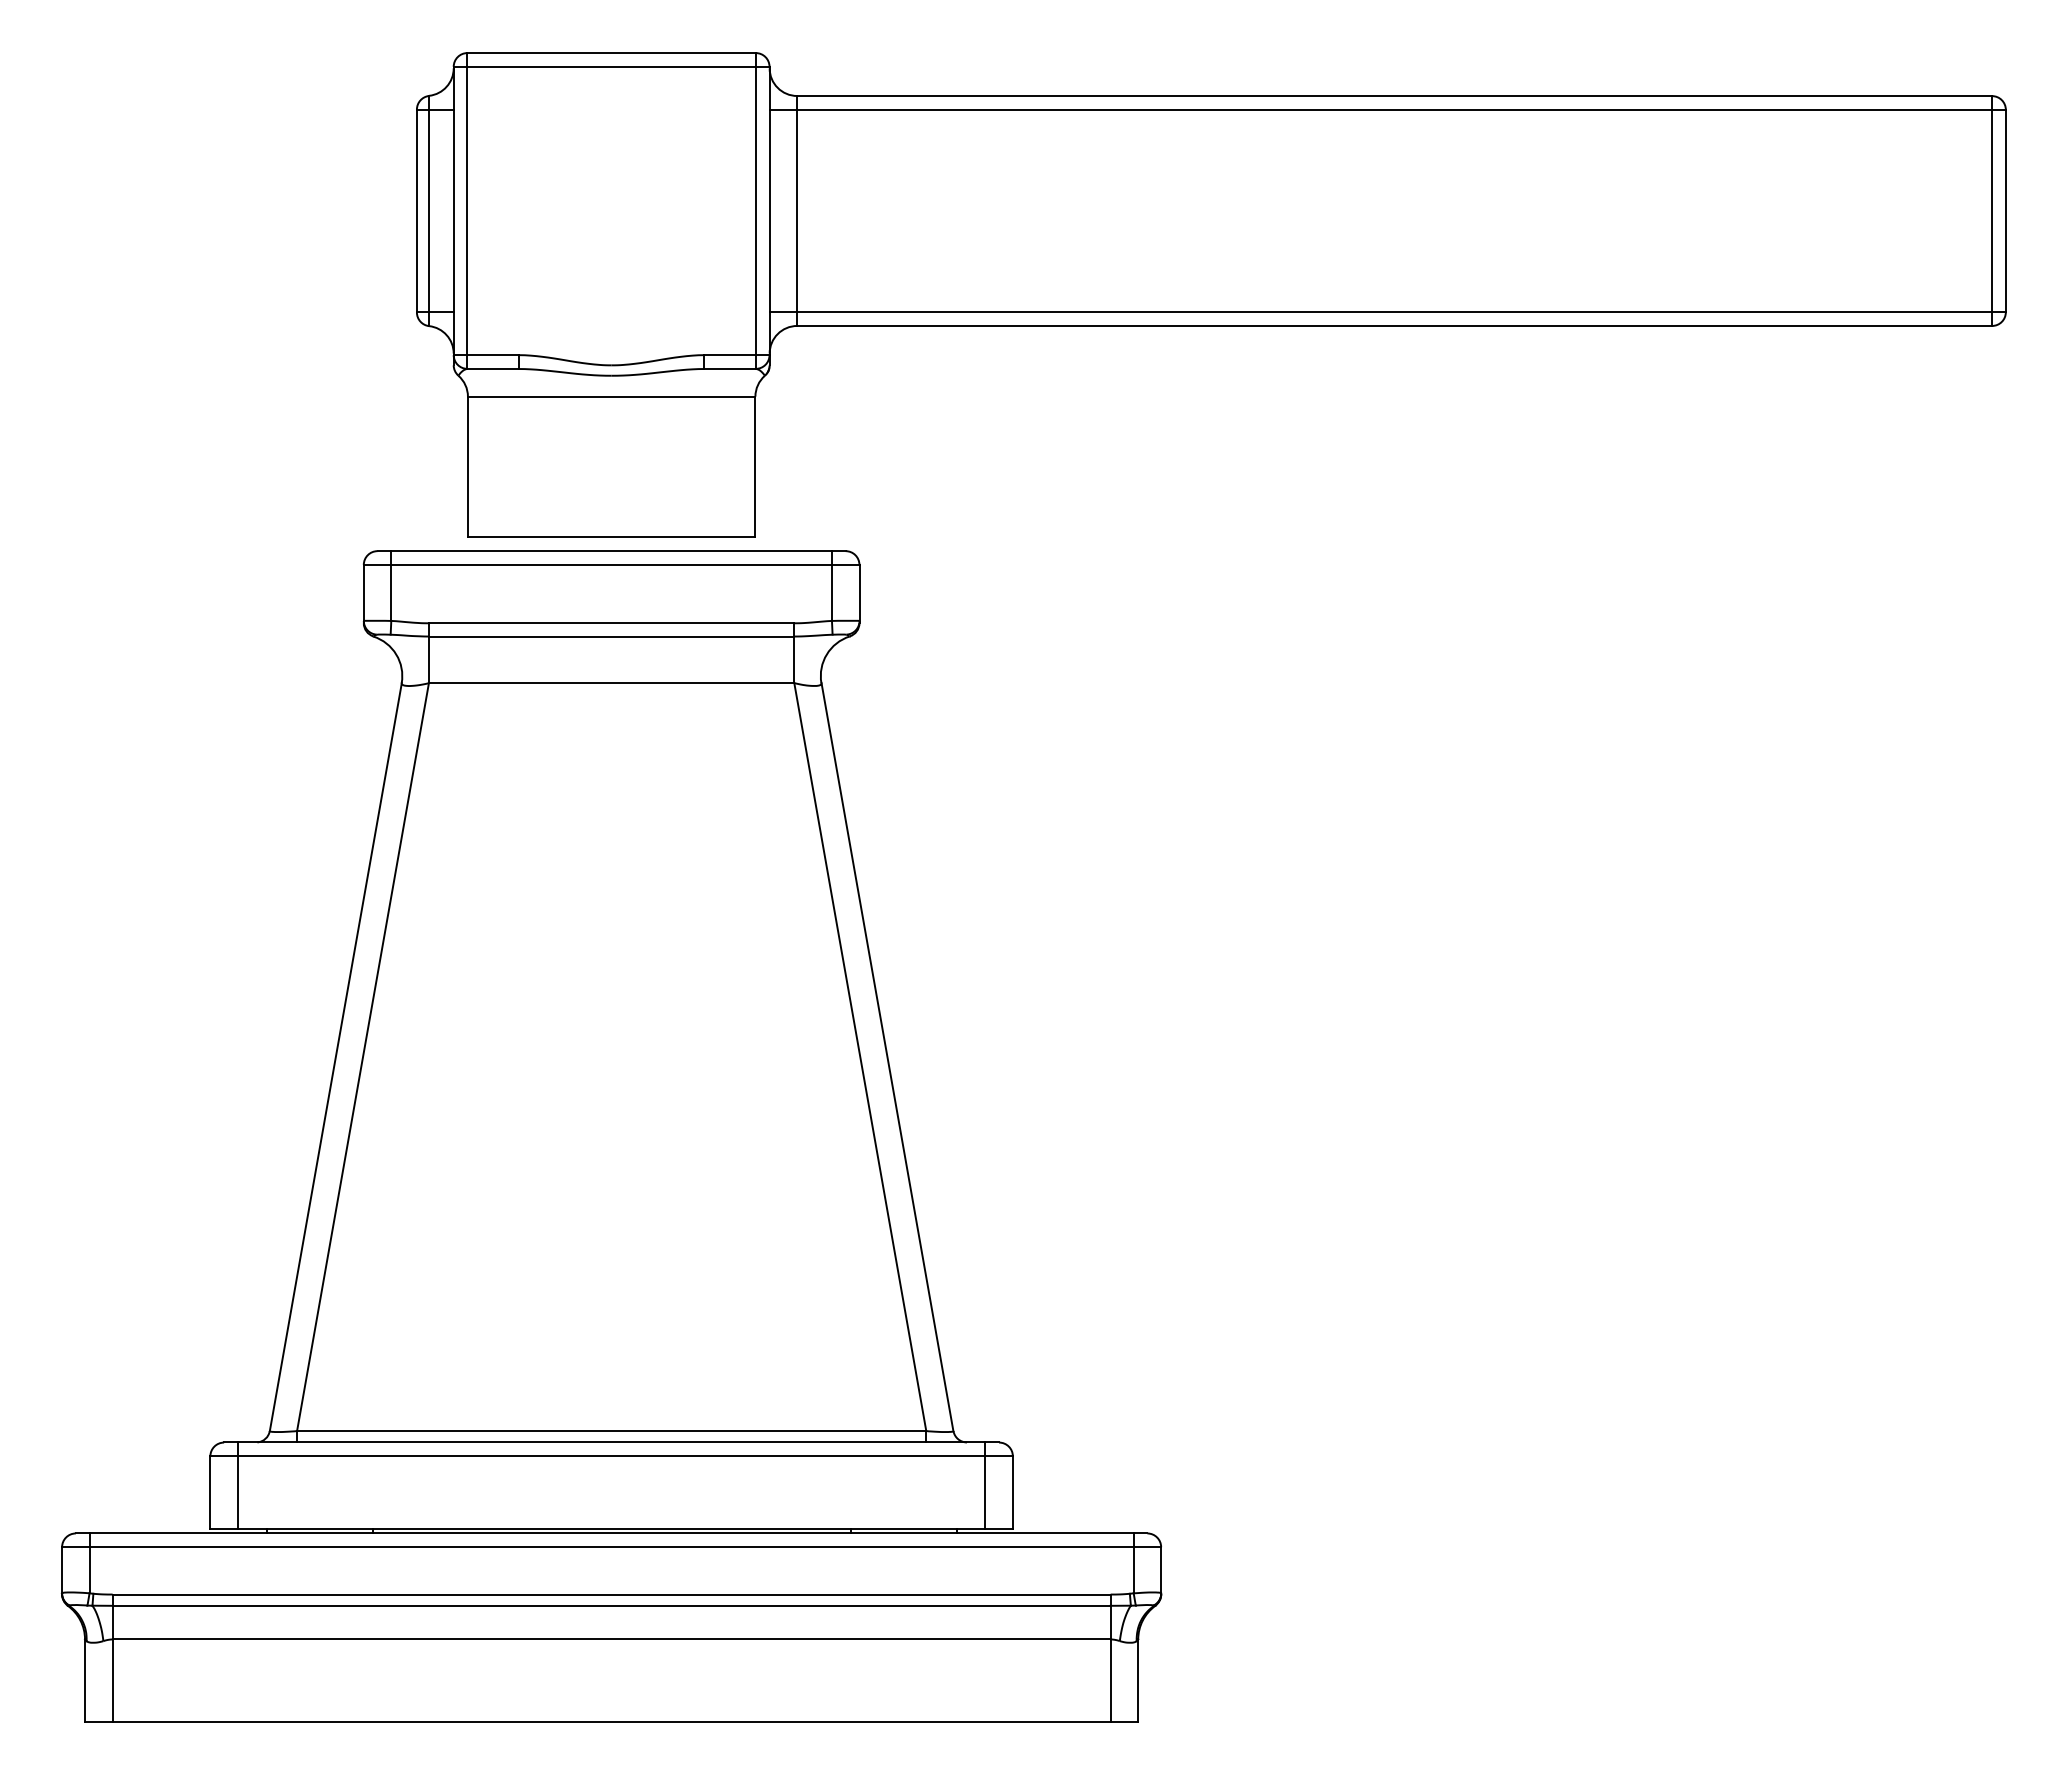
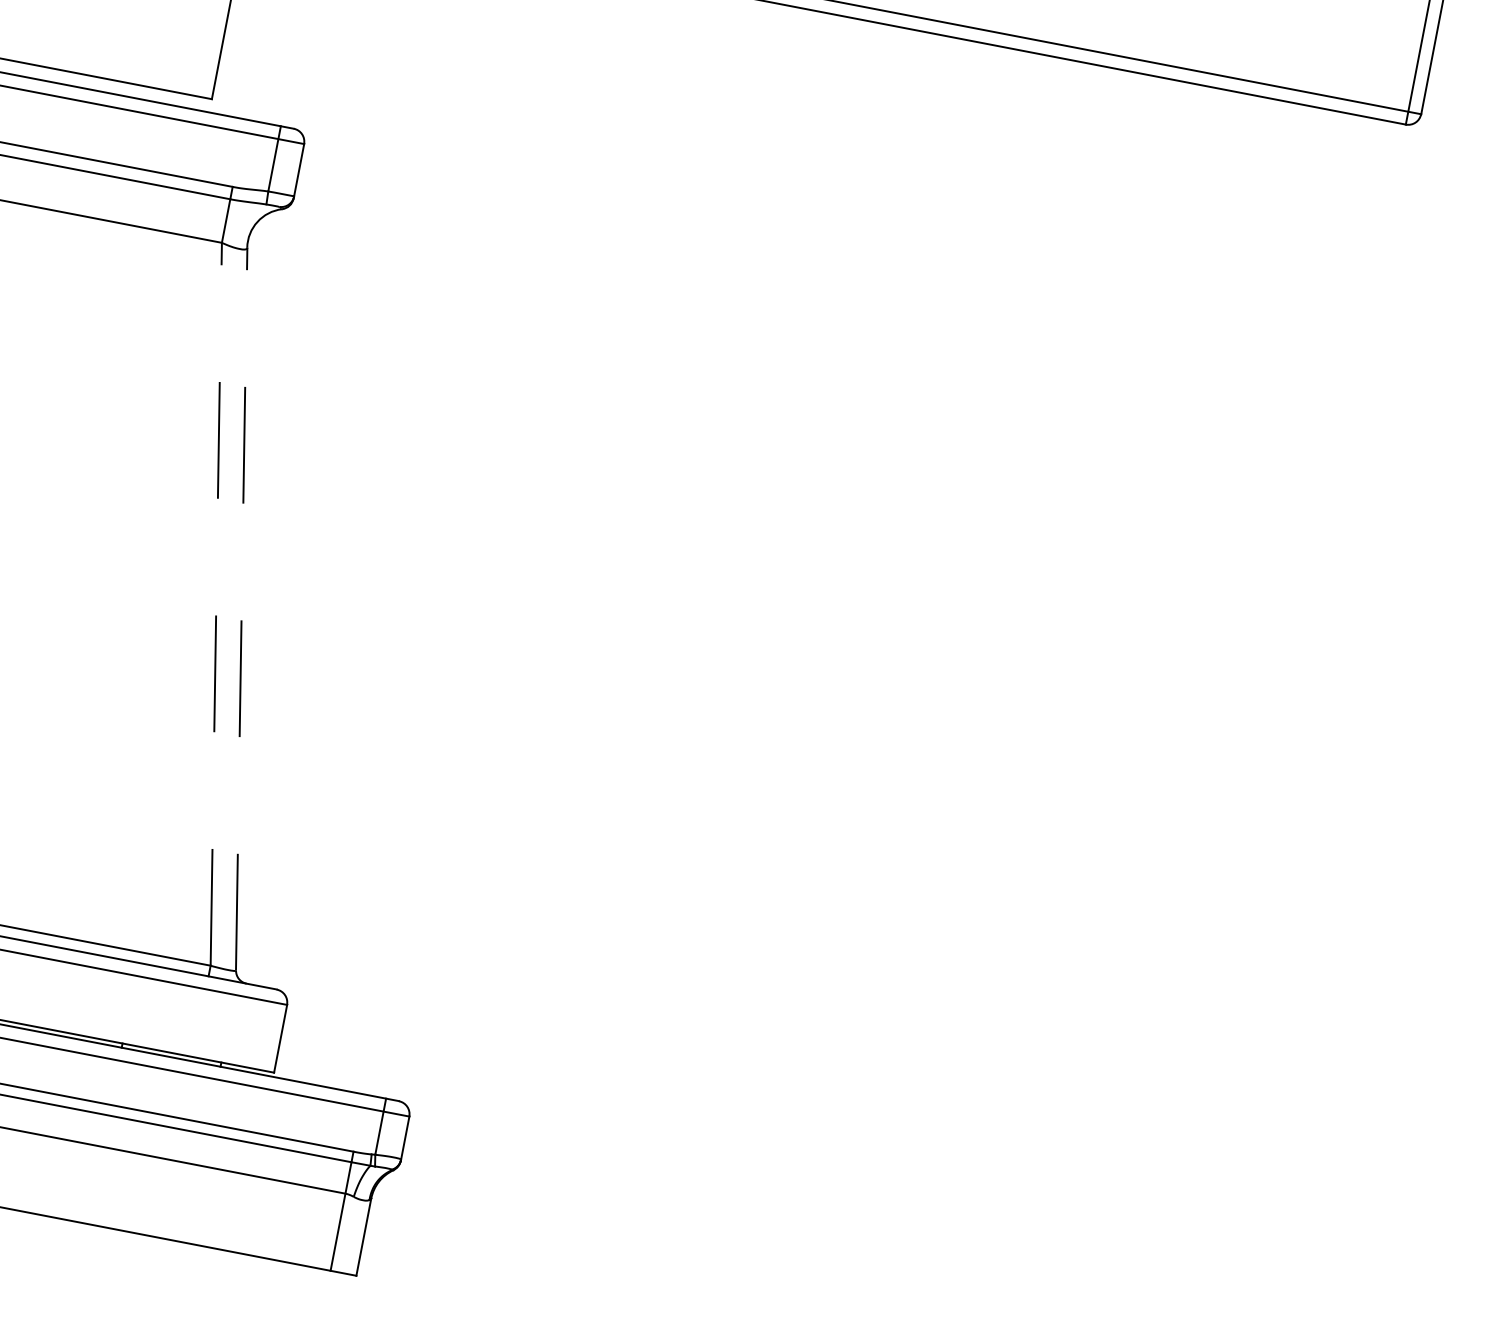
line: (860, 1057) -> (216, 604), solid -> dashed
line: (887, 1057) -> (241, 609), solid -> dashed
line: (985, 1485) -> (256, 1027), removed

